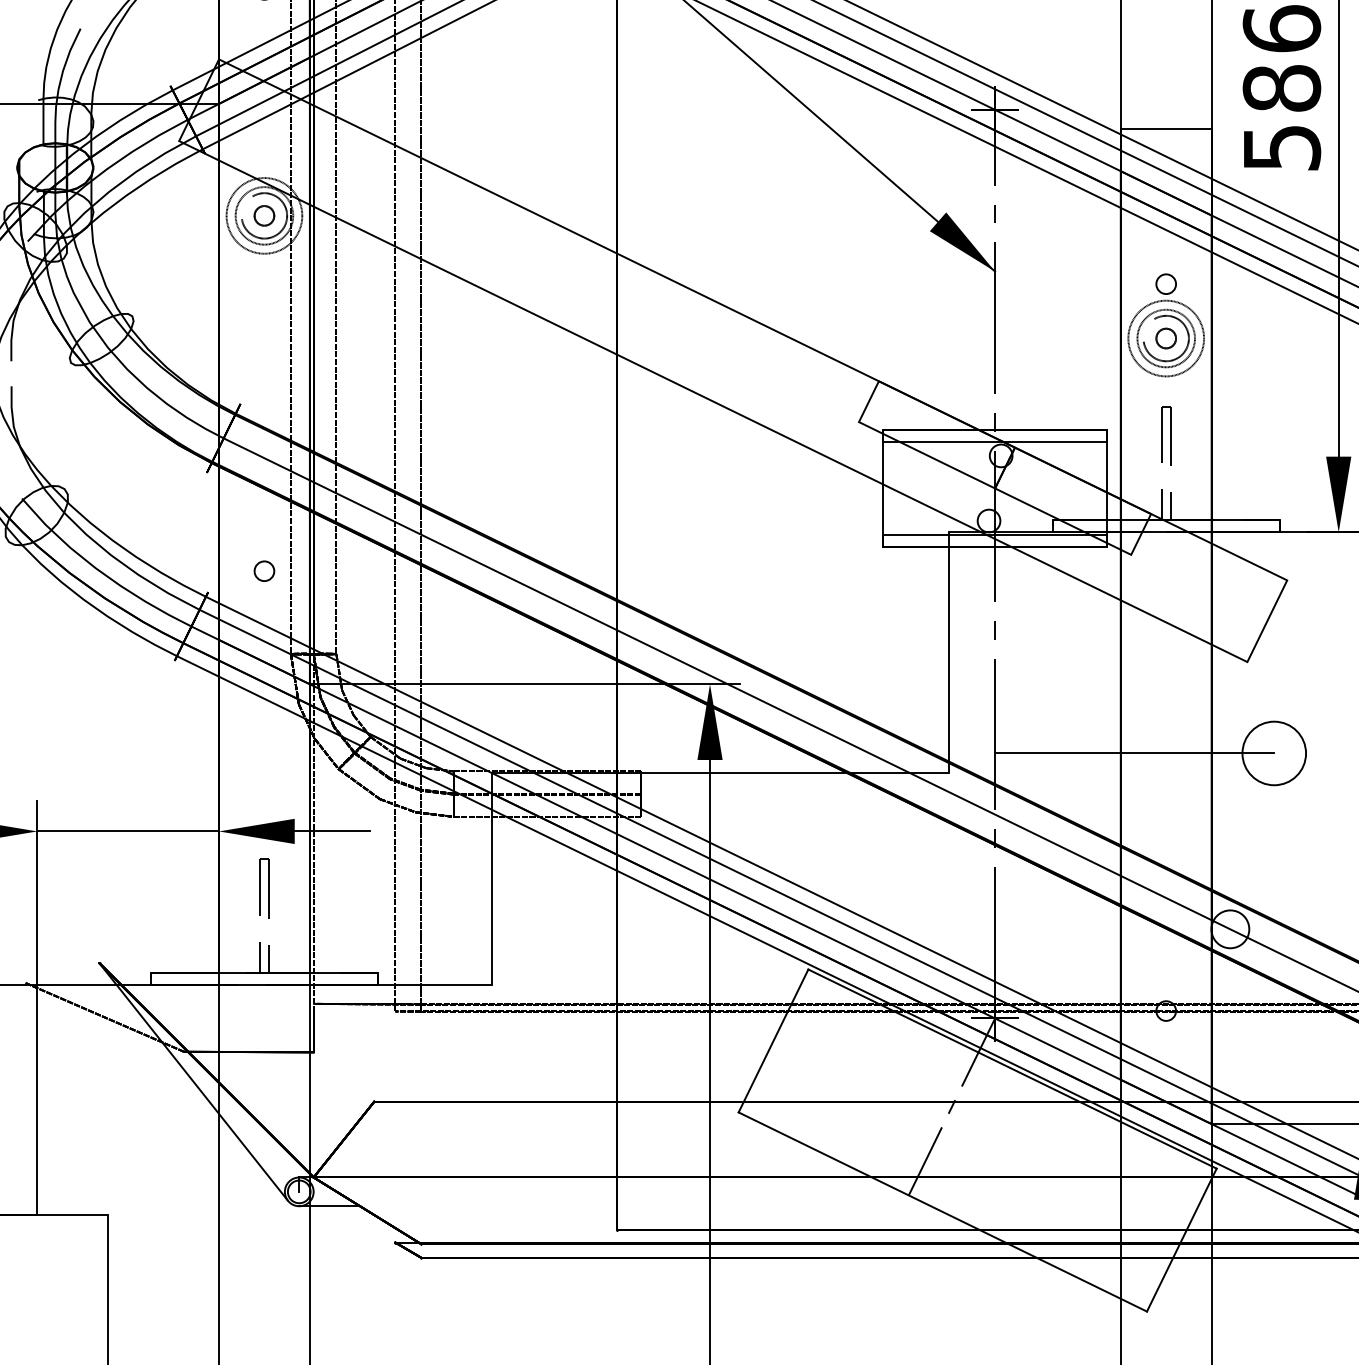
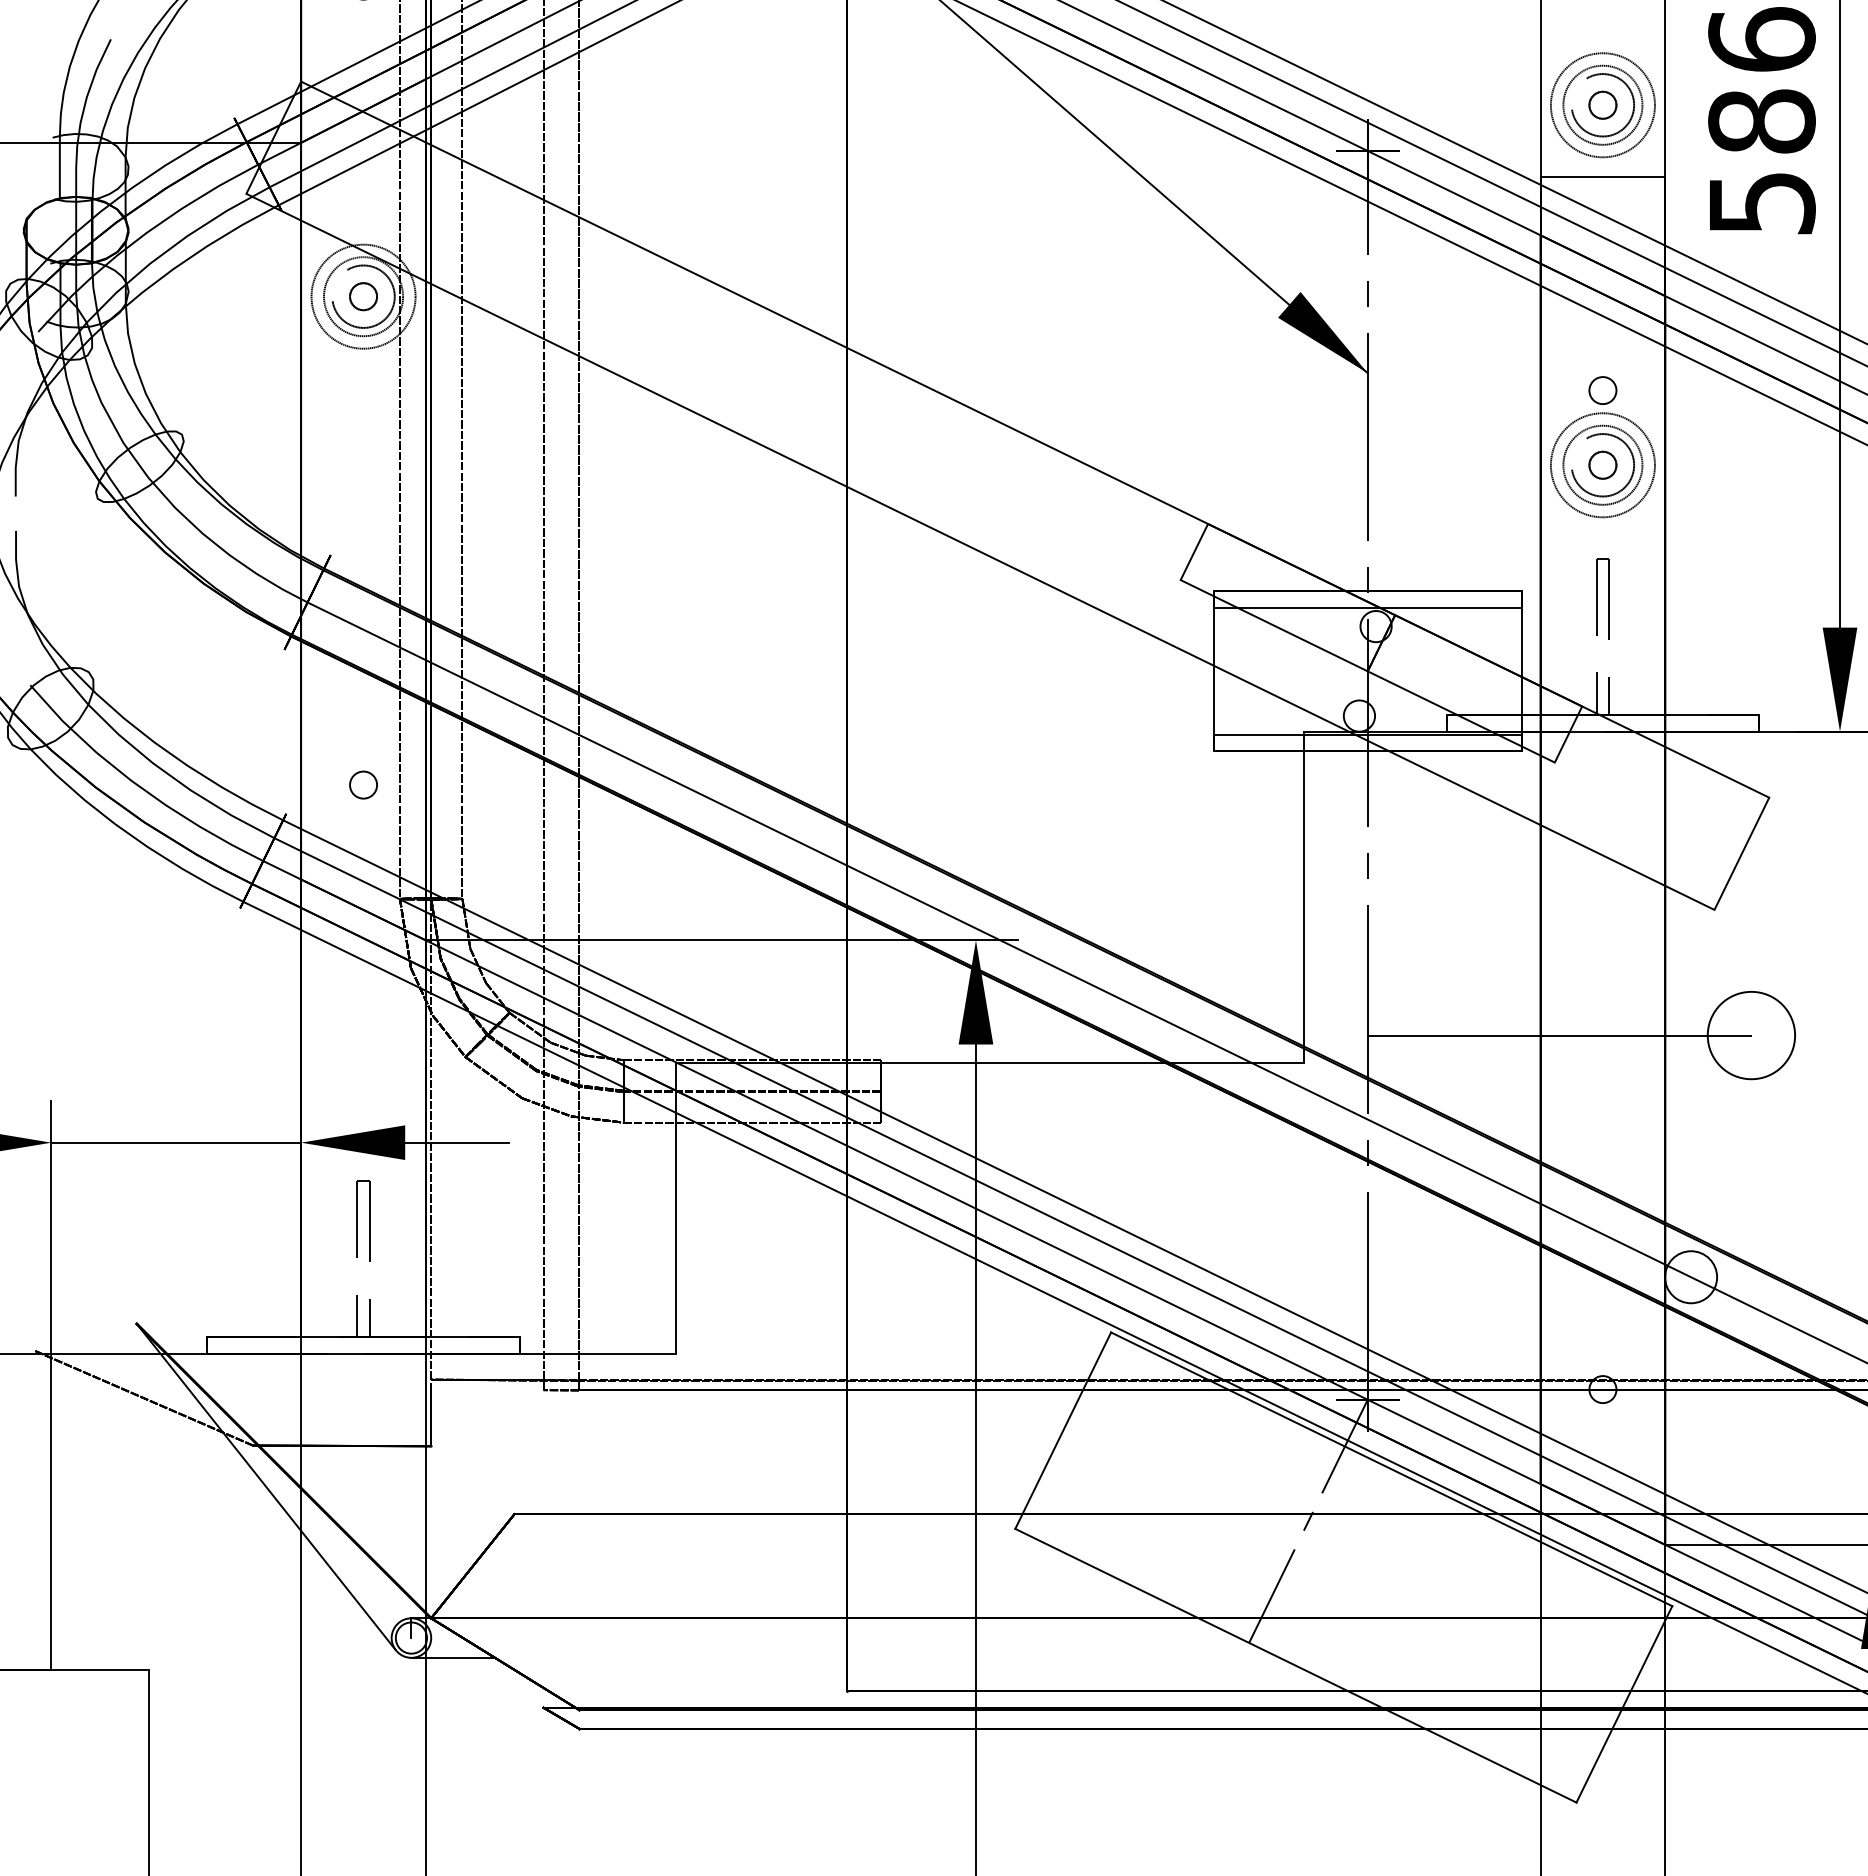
part: (1165, 76) -> (1602, 105), added

